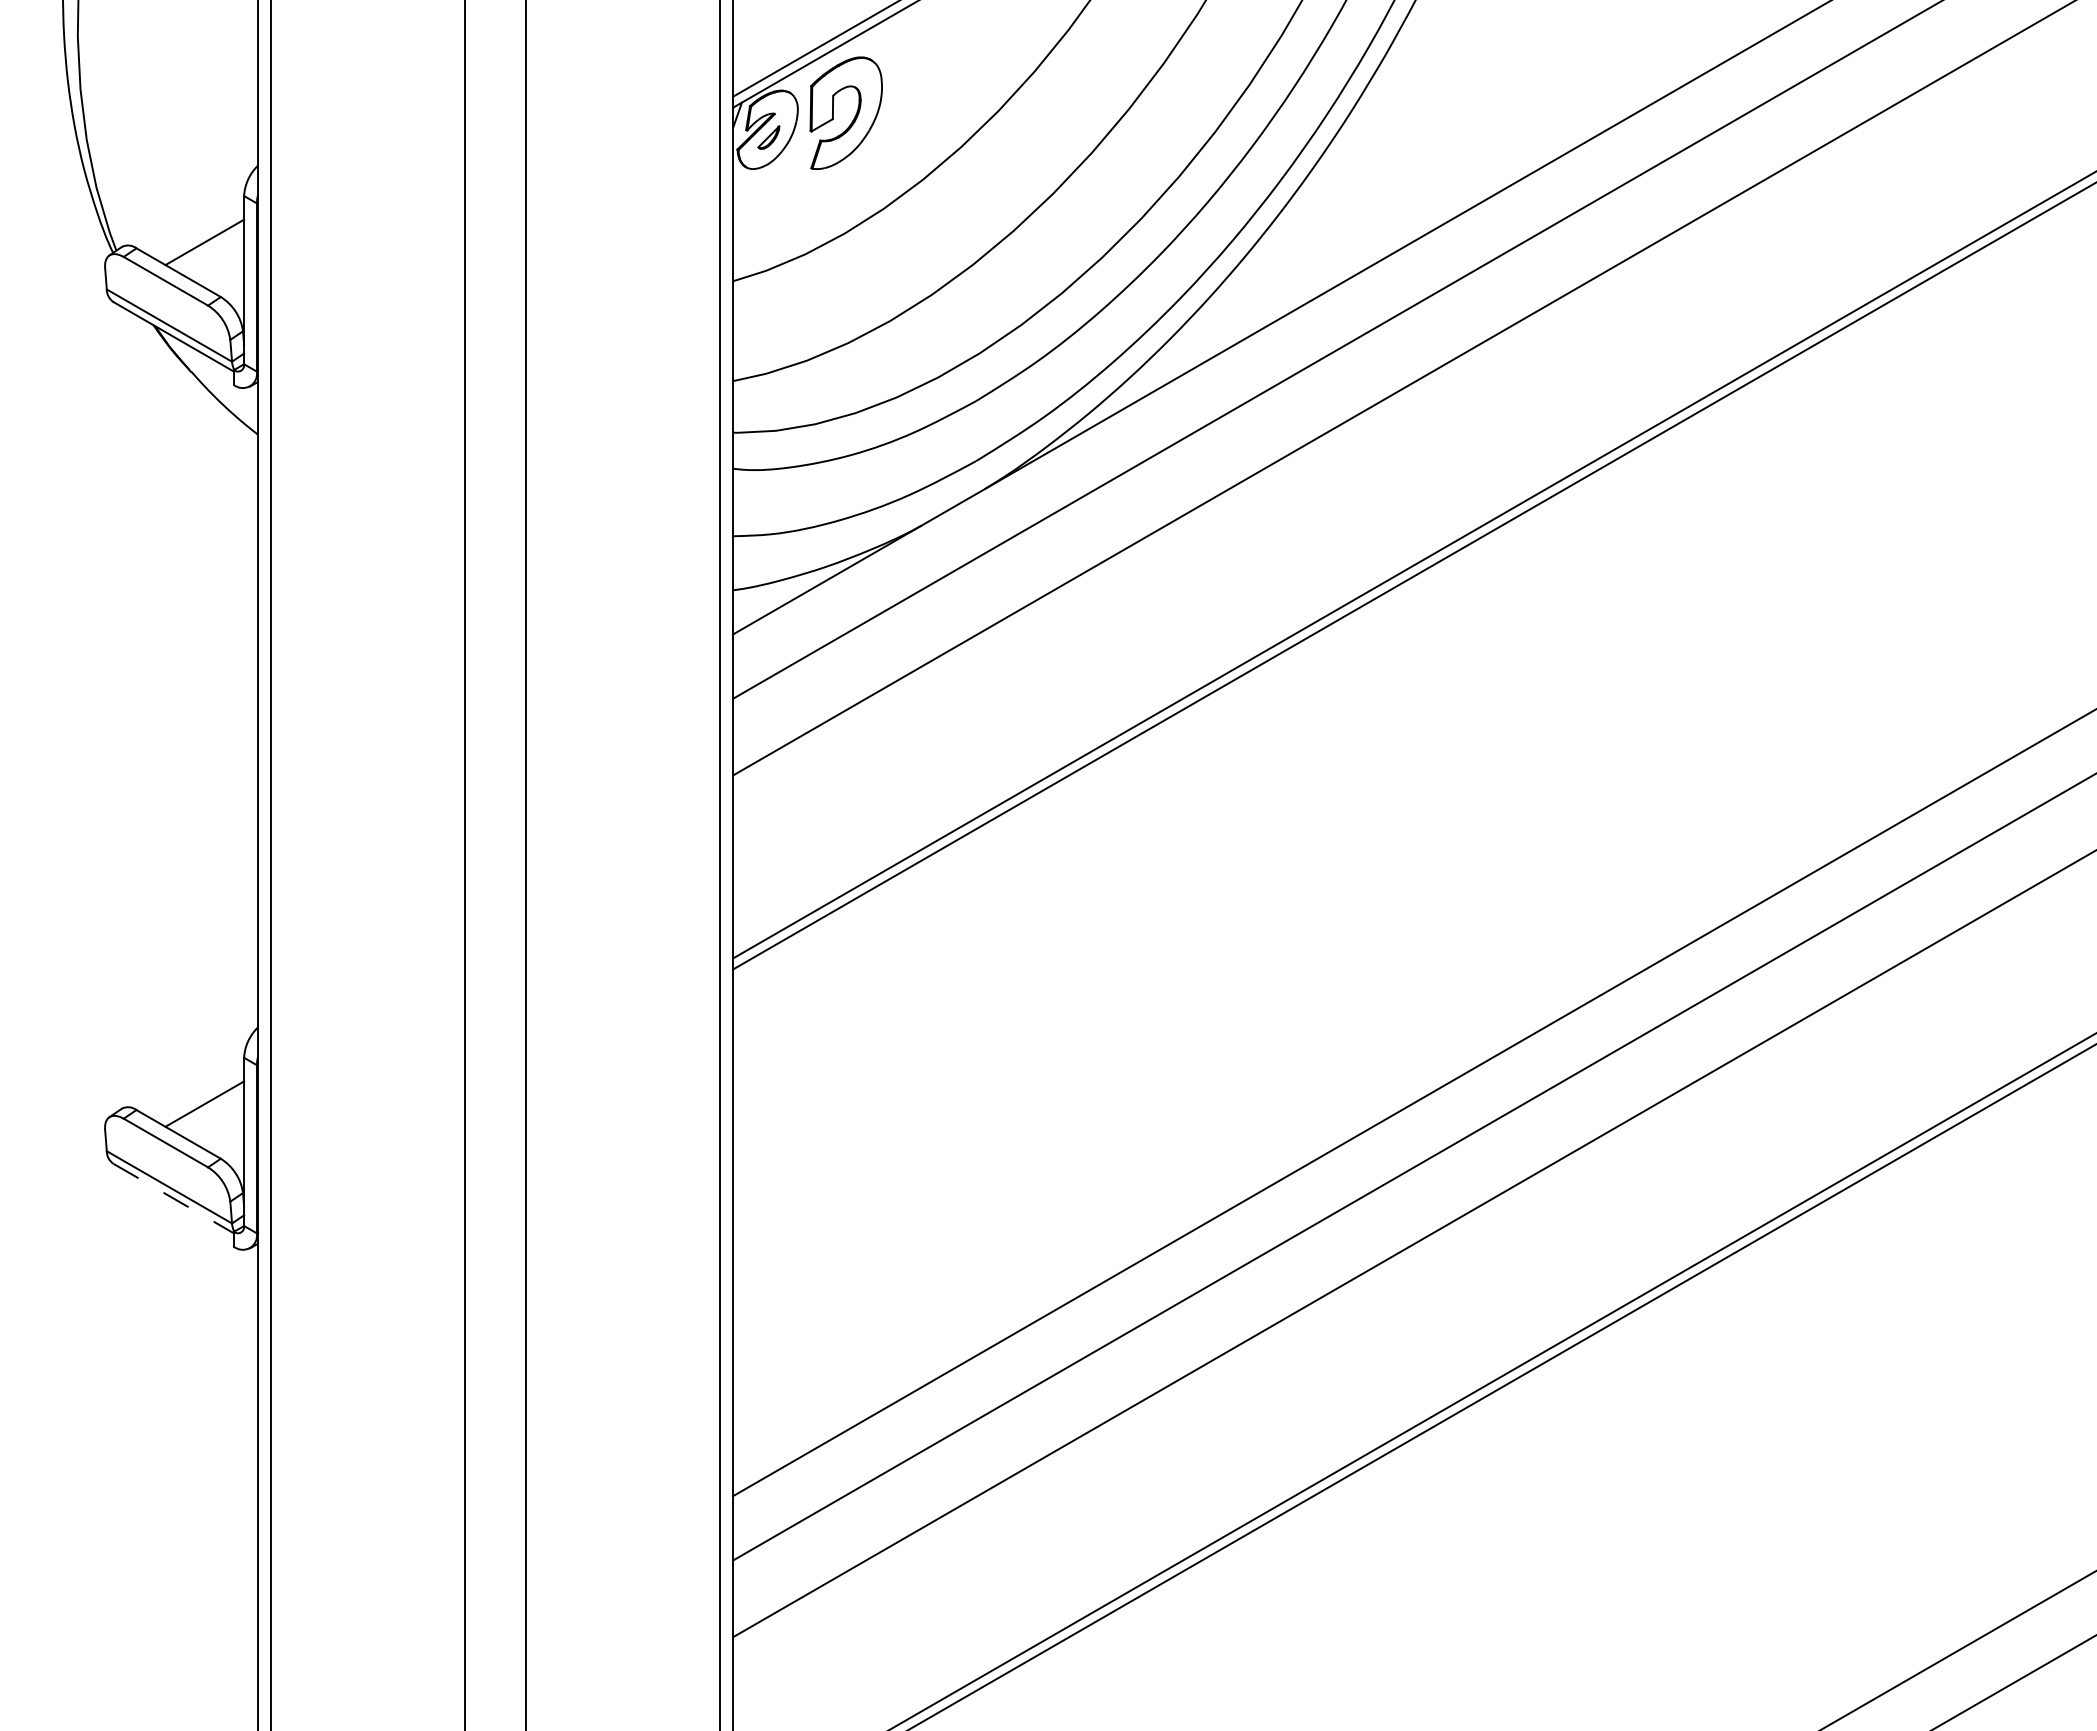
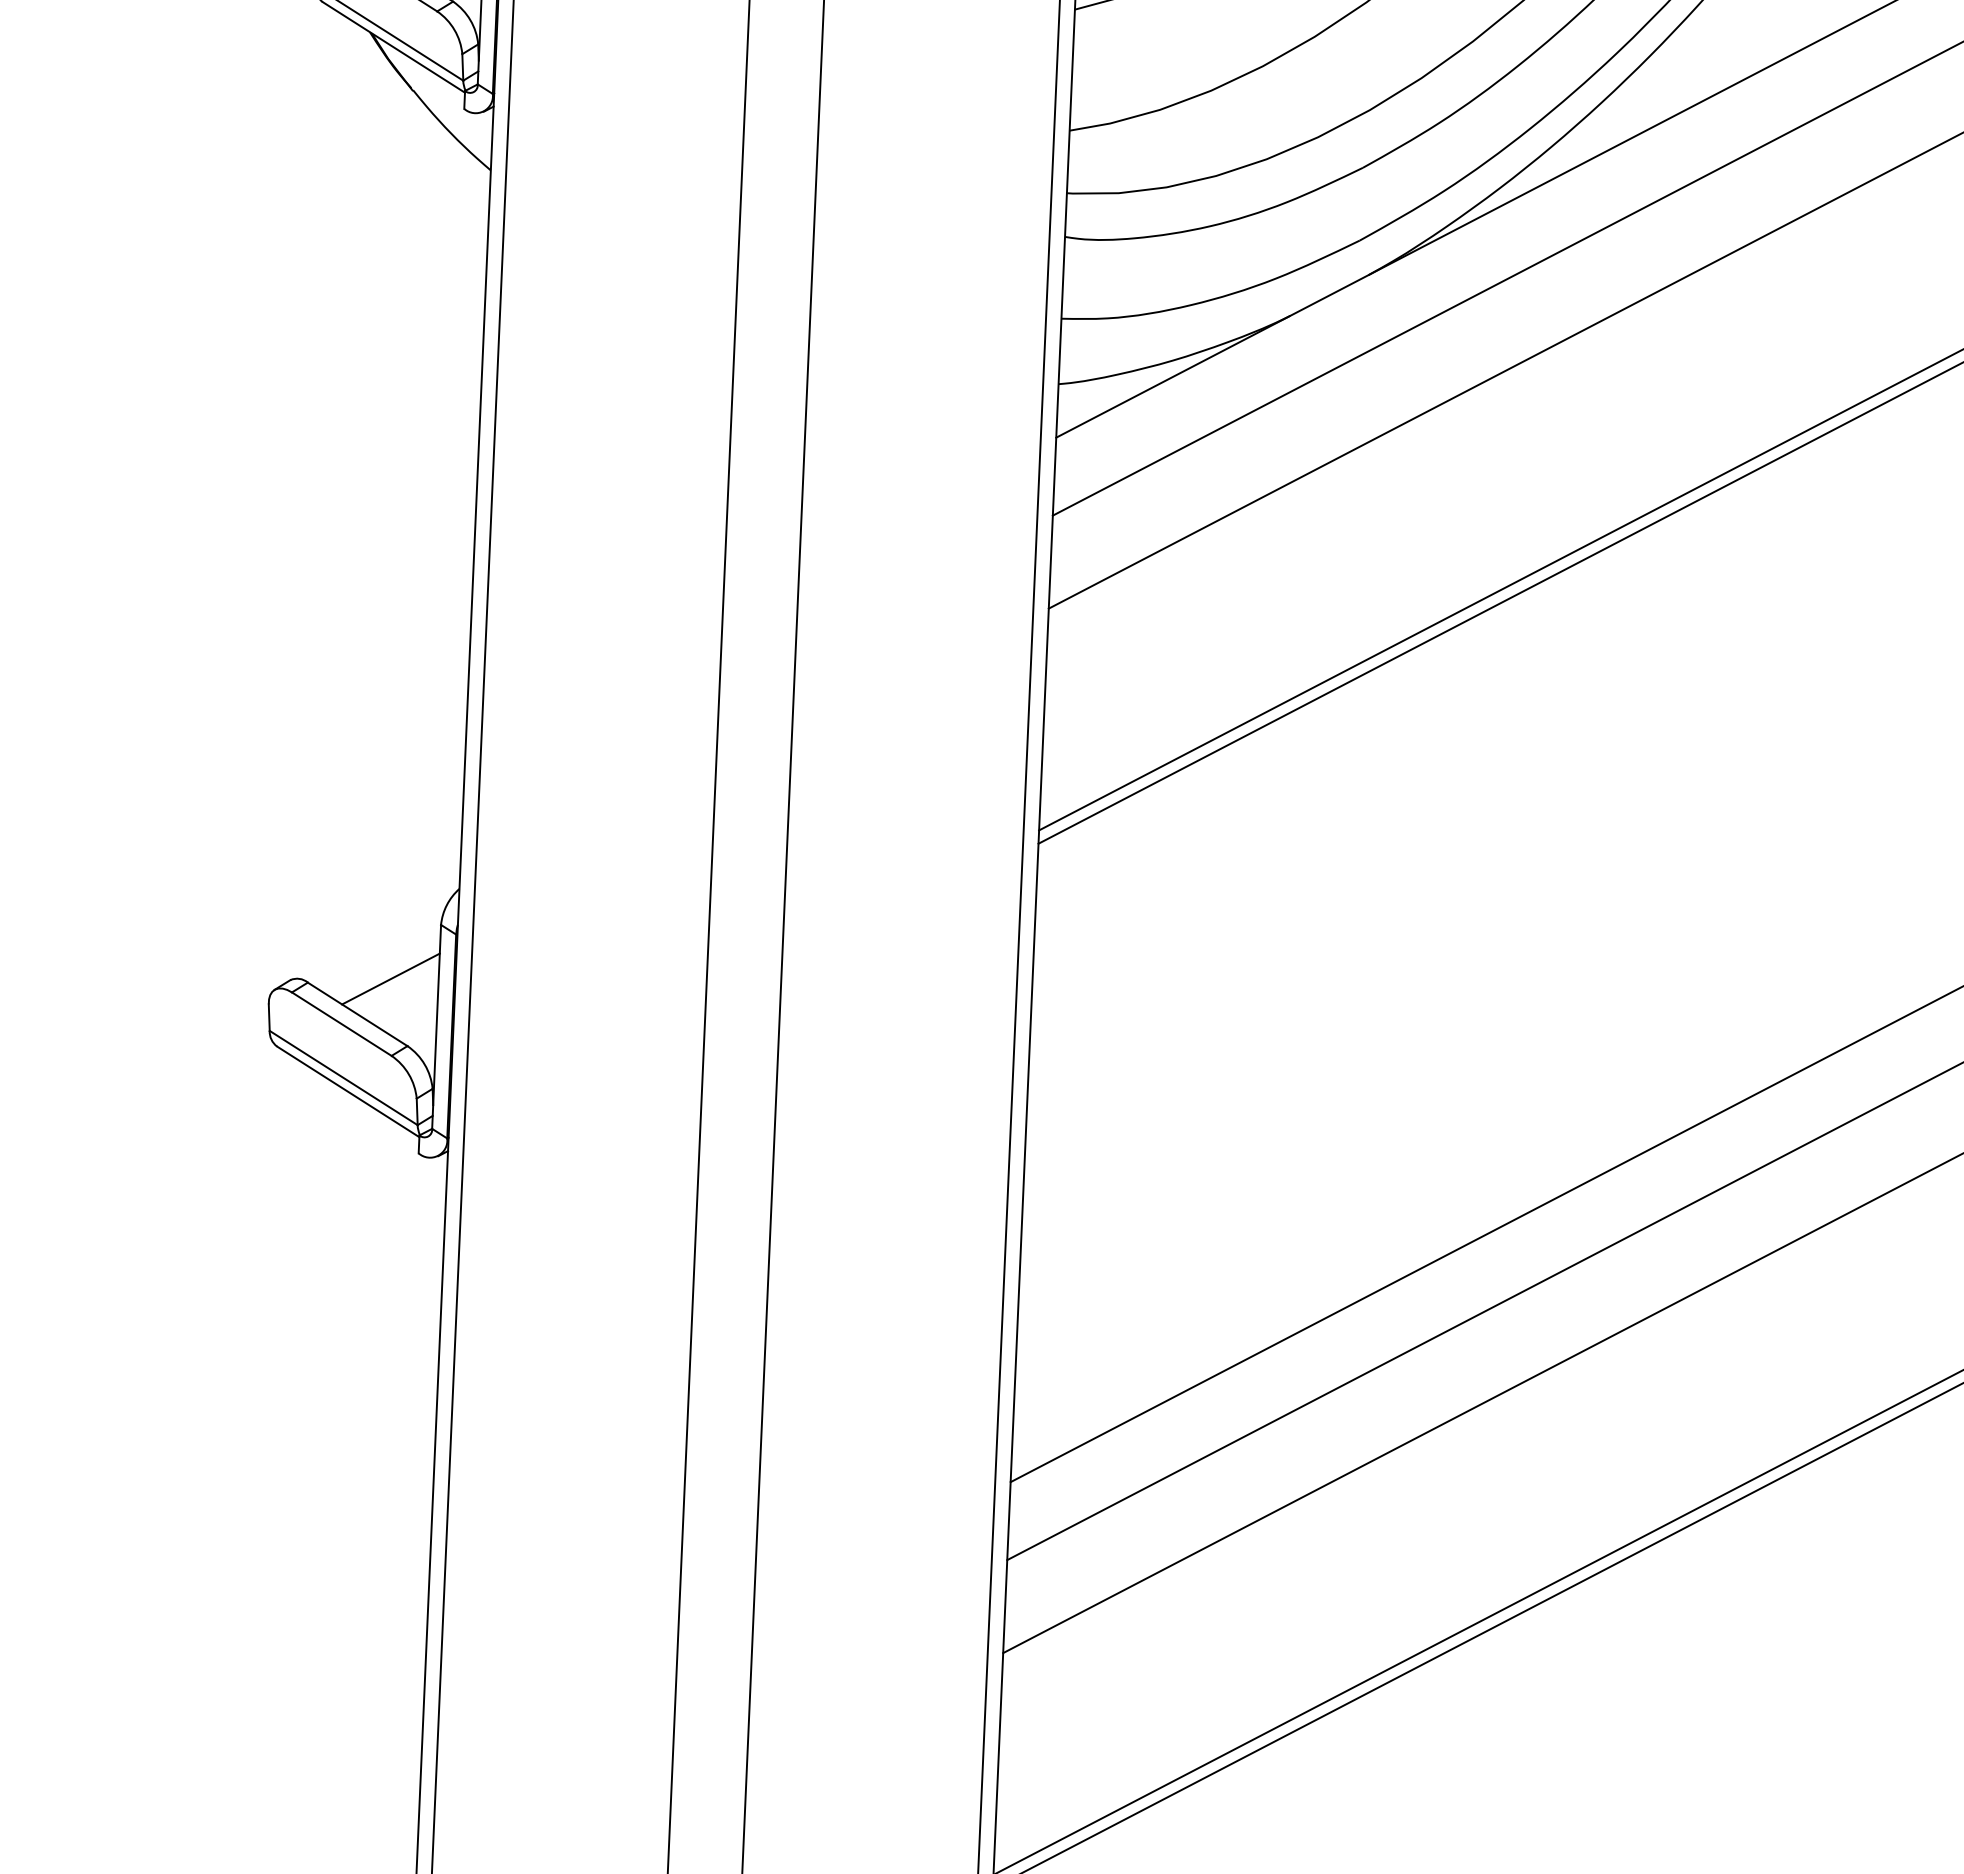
line: (173, 1198) -> (348, 1091), dashed -> solid

